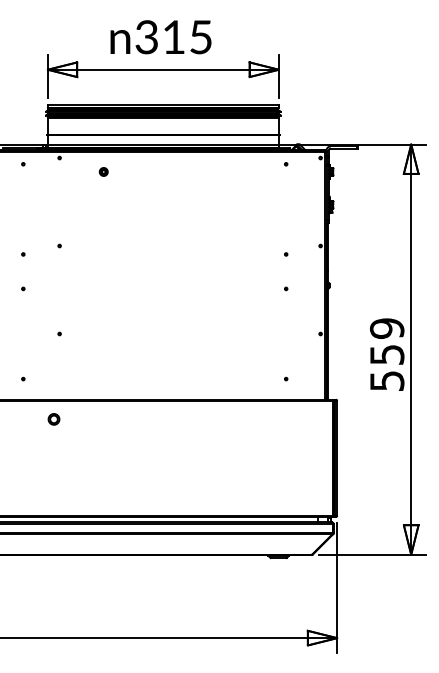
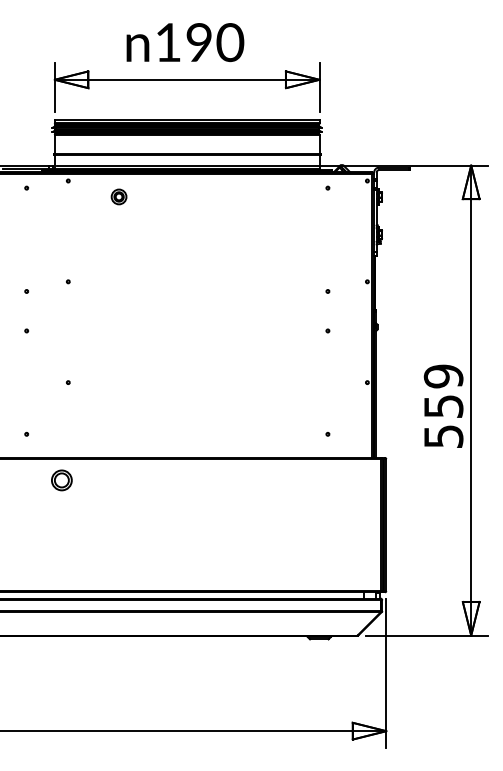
text: (174, 37) -> (199, 42), 315 -> 190
part: (103, 171) -> (118, 196), size x1.6
part: (53, 419) -> (61, 480), size x1.6

